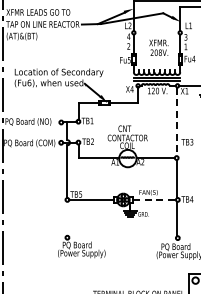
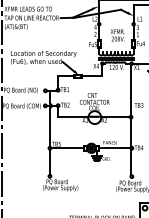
line: (177, 122) -> (131, 90), dashed -> solid
line: (155, 199) -> (115, 147), dashed -> solid
line: (67, 218) -> (50, 162), added

